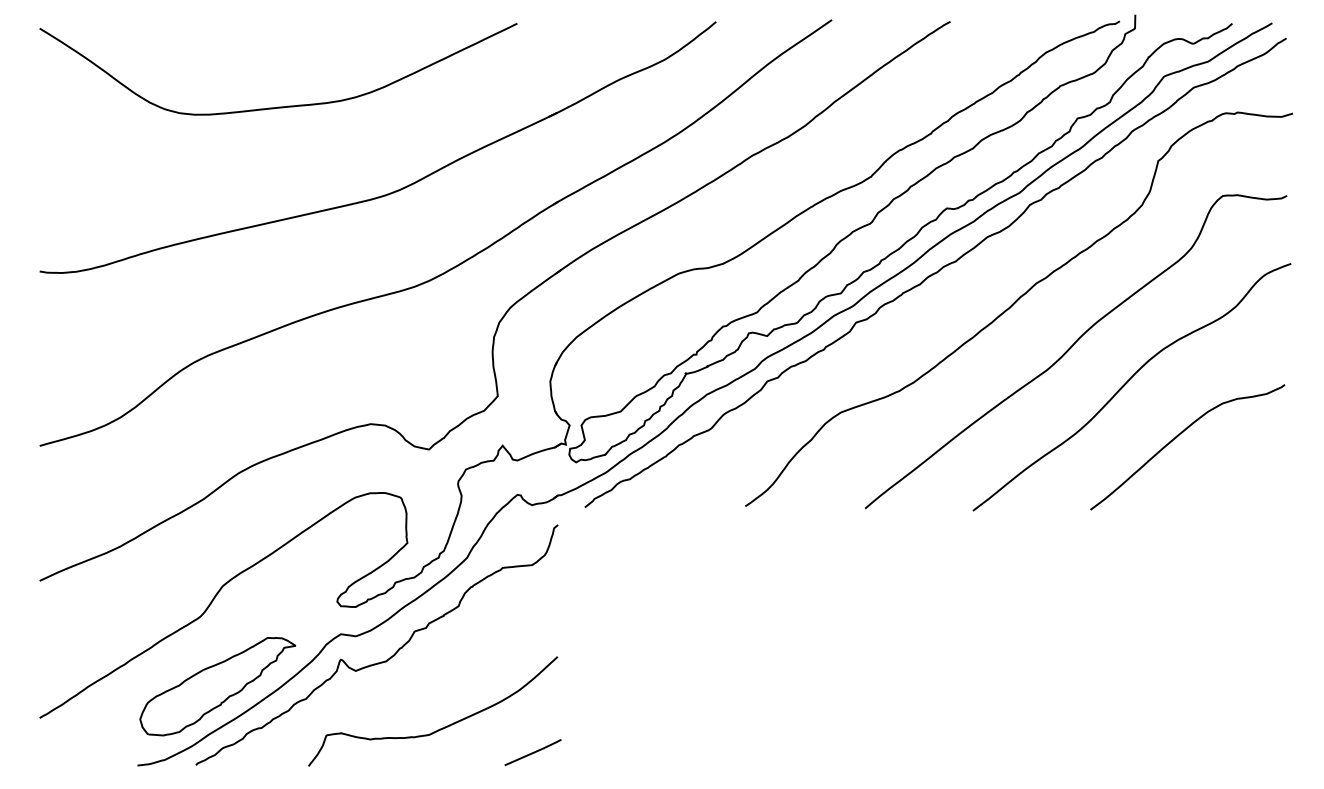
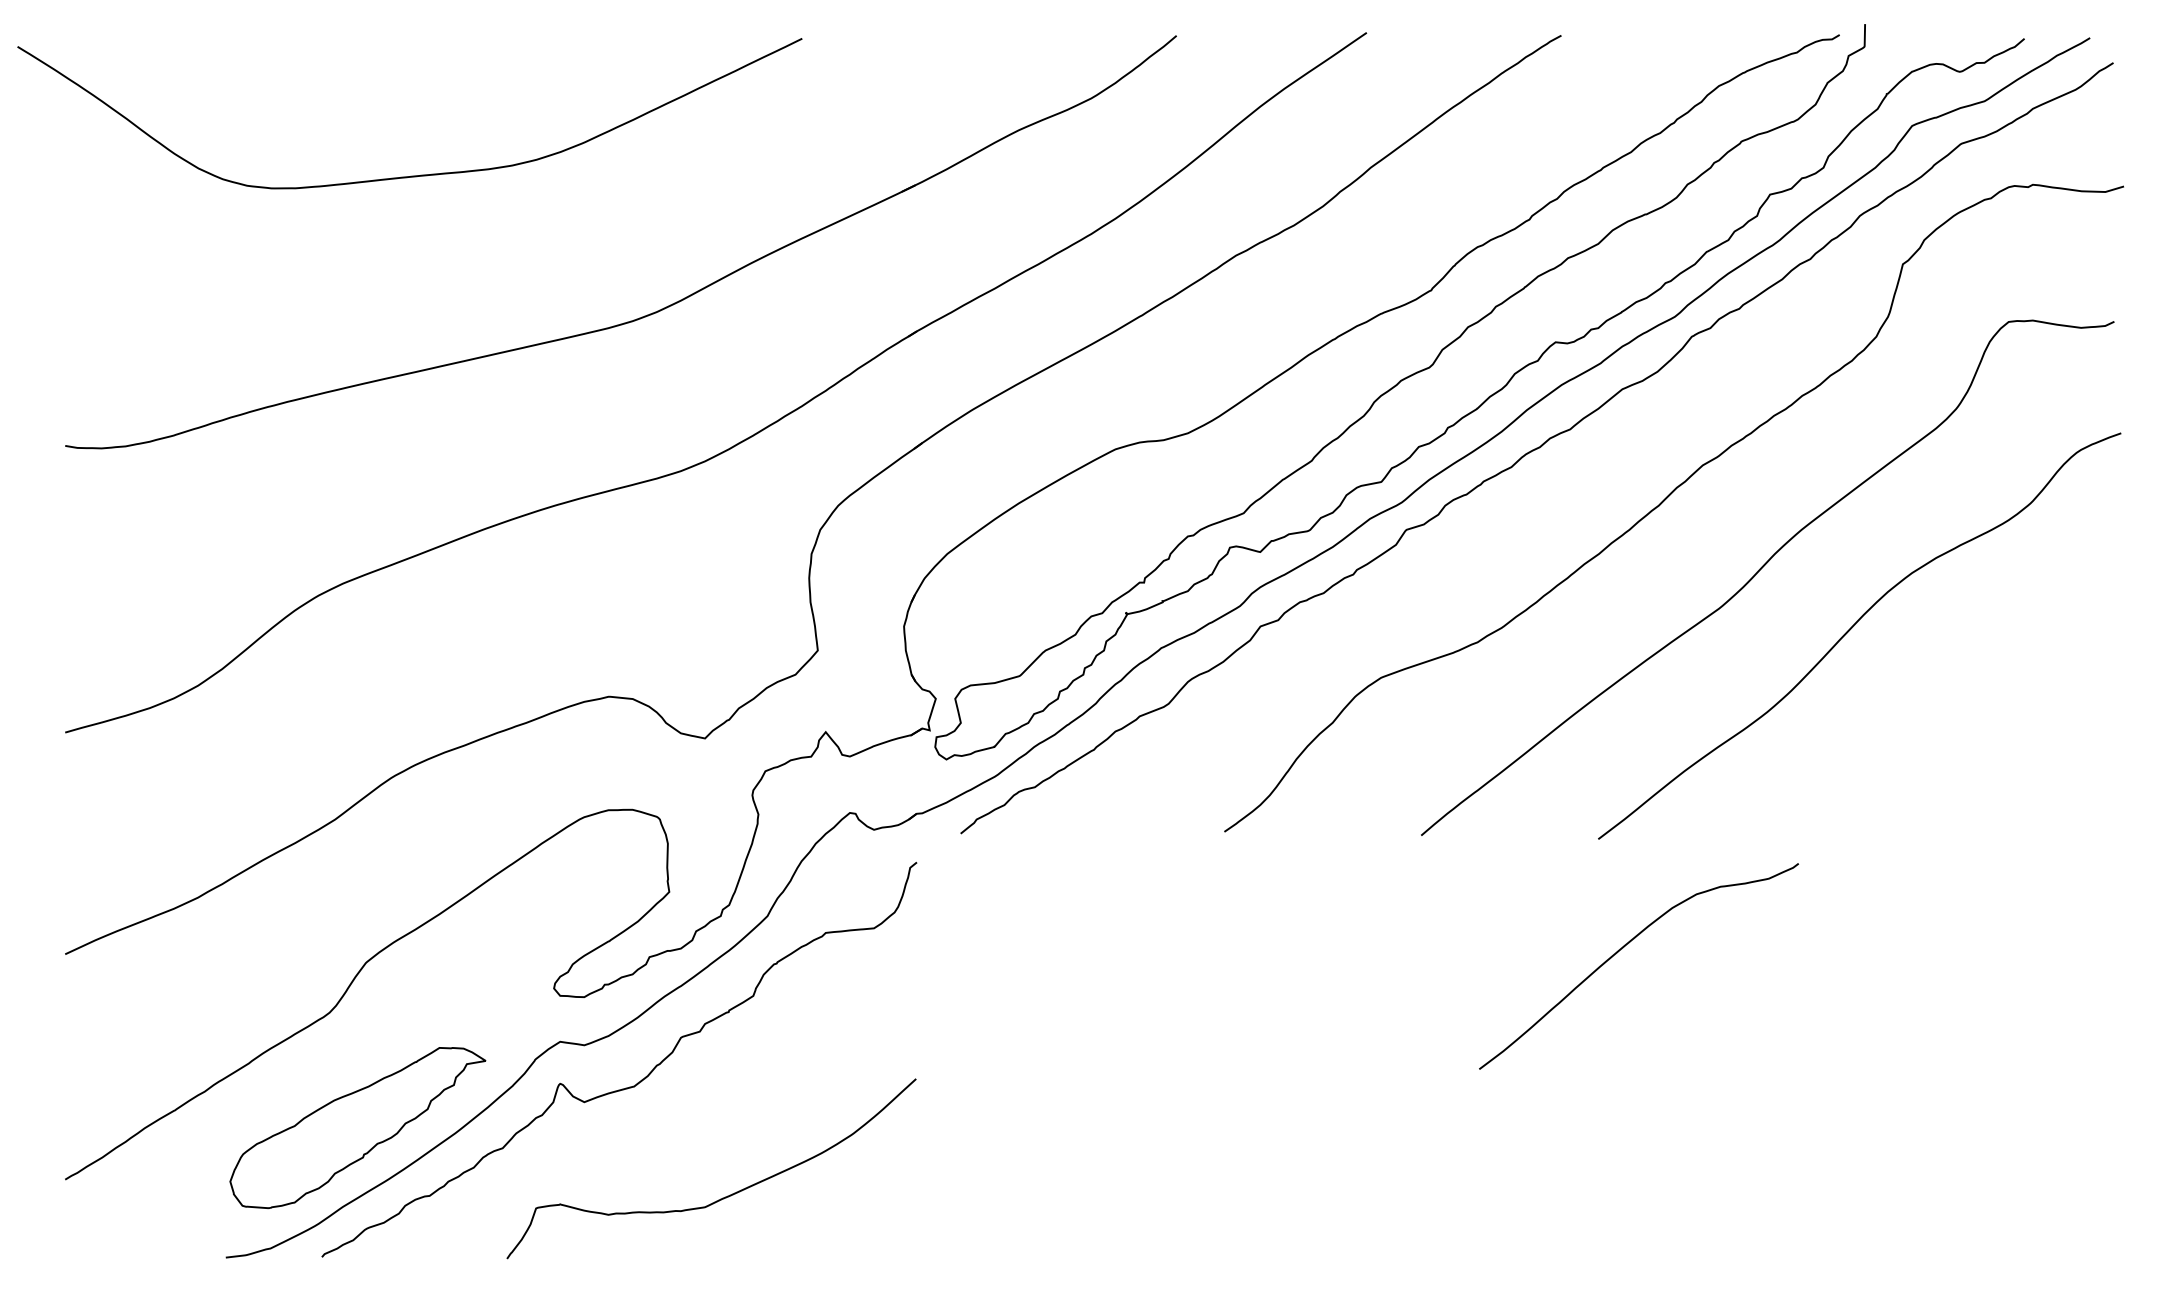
curve: (278, 106) -> (409, 174), moved
curve: (1177, 437) -> (1622, 950), moved
line: (532, 752) -> (874, 1236), removed

